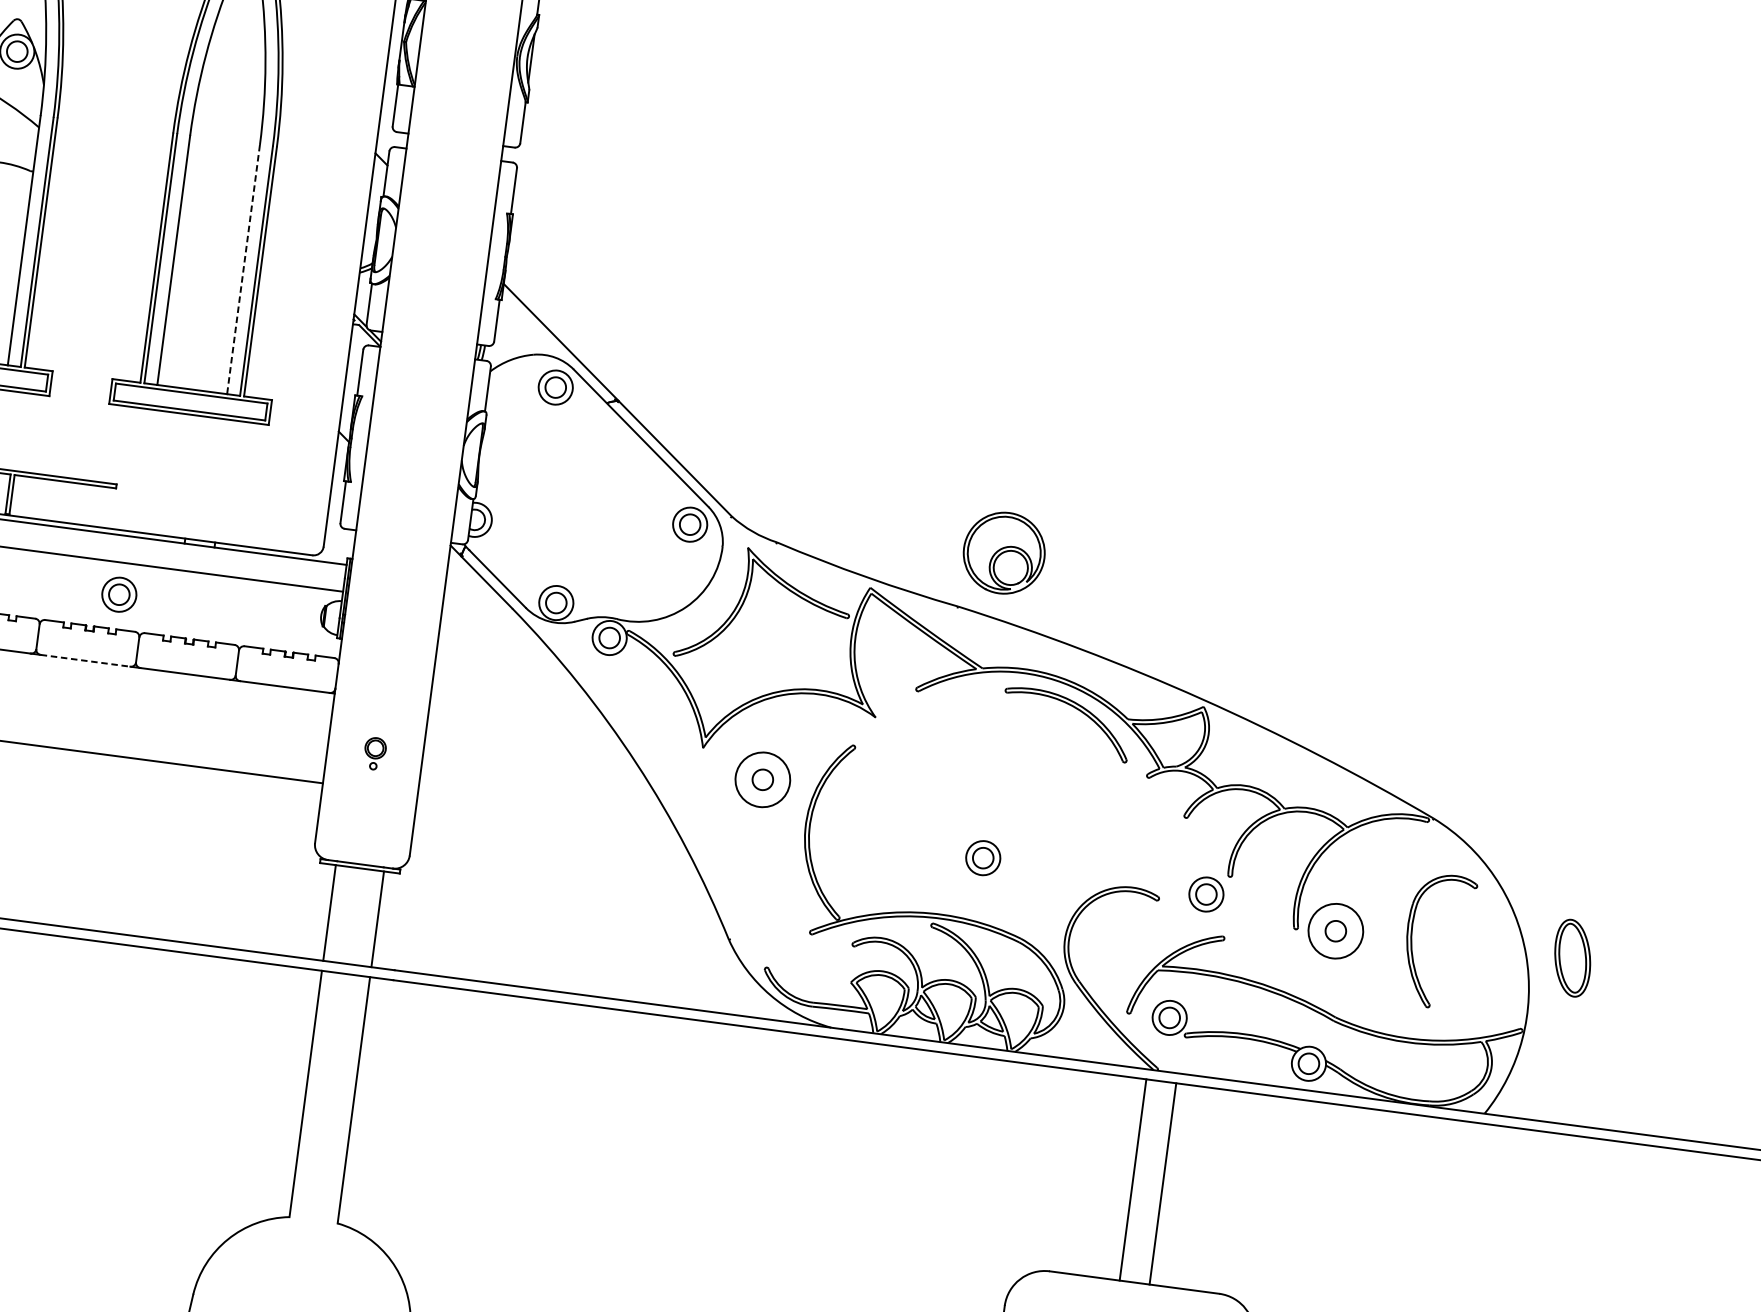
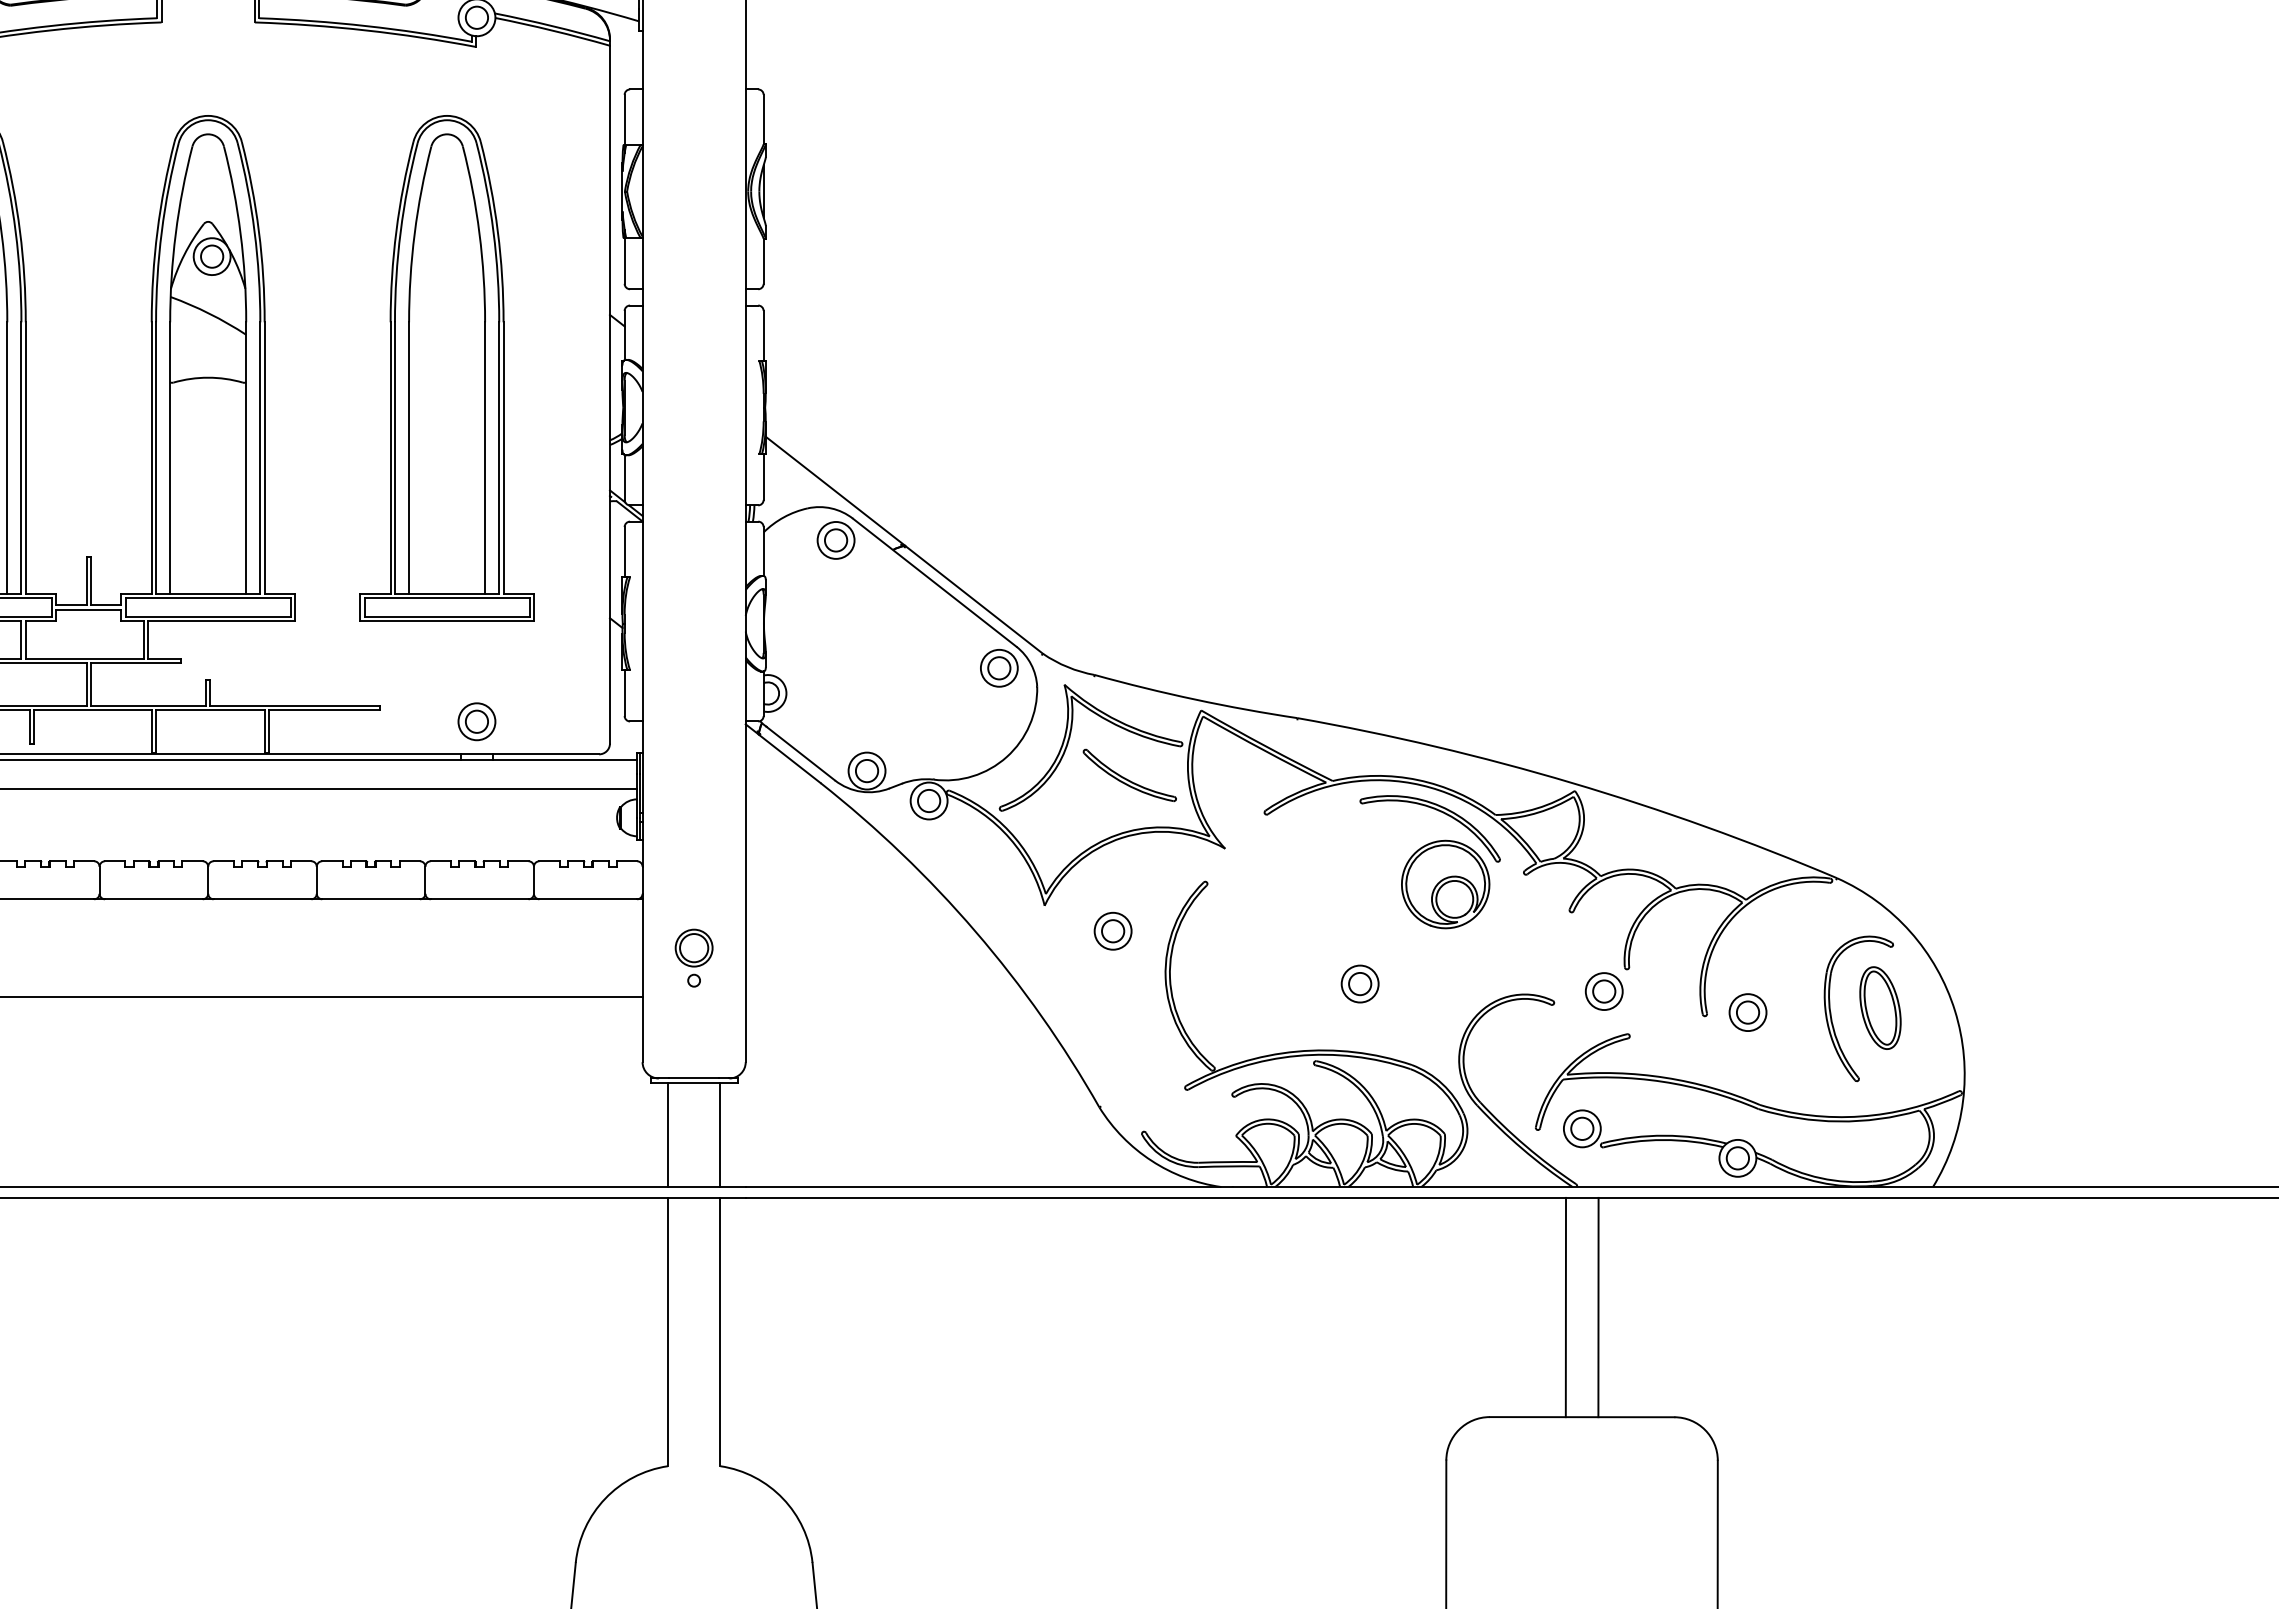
line: (243, 270) -> (485, 458), dashed -> solid
part: (1004, 553) -> (1445, 884), moved
part: (118, 594) -> (476, 721), moved
part: (796, 638) -> (1129, 775), added
line: (85, 661) -> (371, 899), dashed -> solid
part: (374, 753) -> (693, 957), size x1.67
circle: (762, 779) -> (1112, 930), size x0.62
circle: (1335, 931) -> (1747, 1012), size x0.62
part: (1572, 957) -> (1880, 1007), moved

